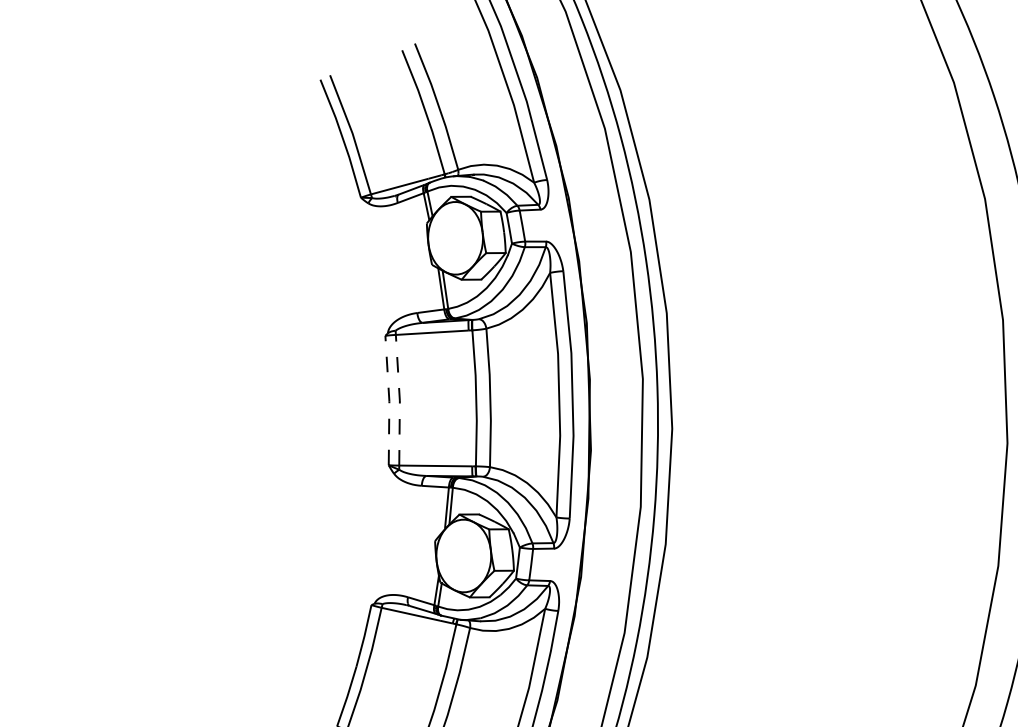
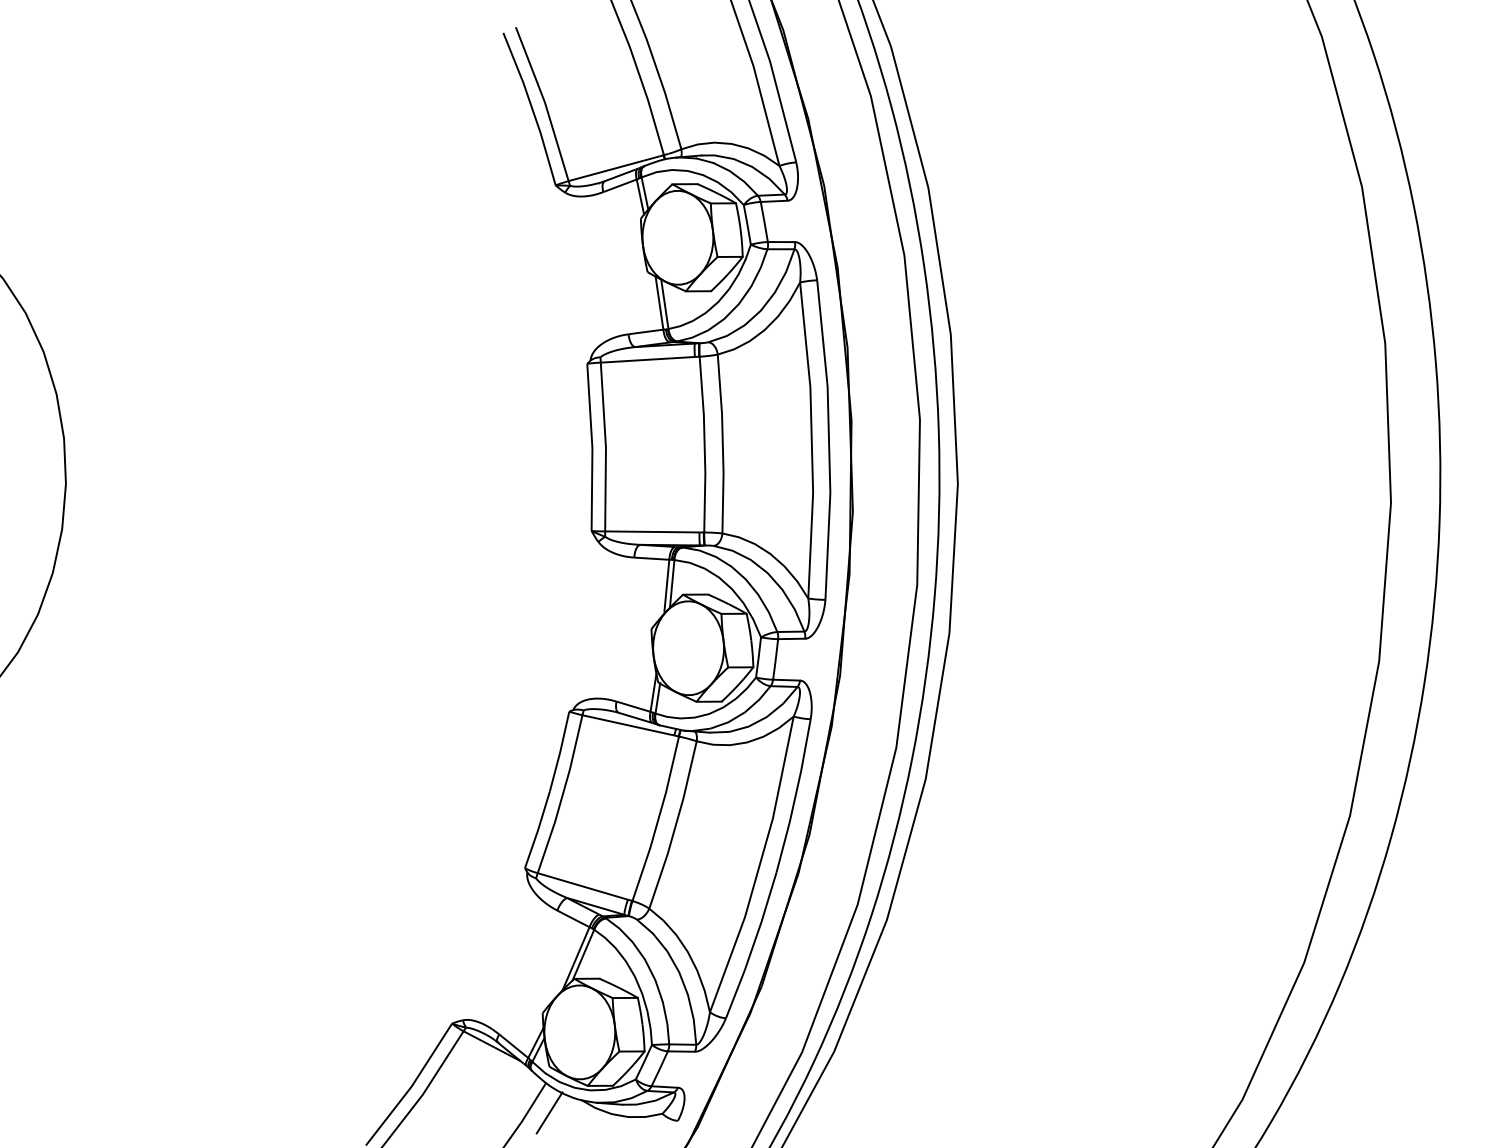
line: (399, 399) -> (605, 446), dashed -> solid
line: (389, 400) -> (592, 447), dashed -> solid

